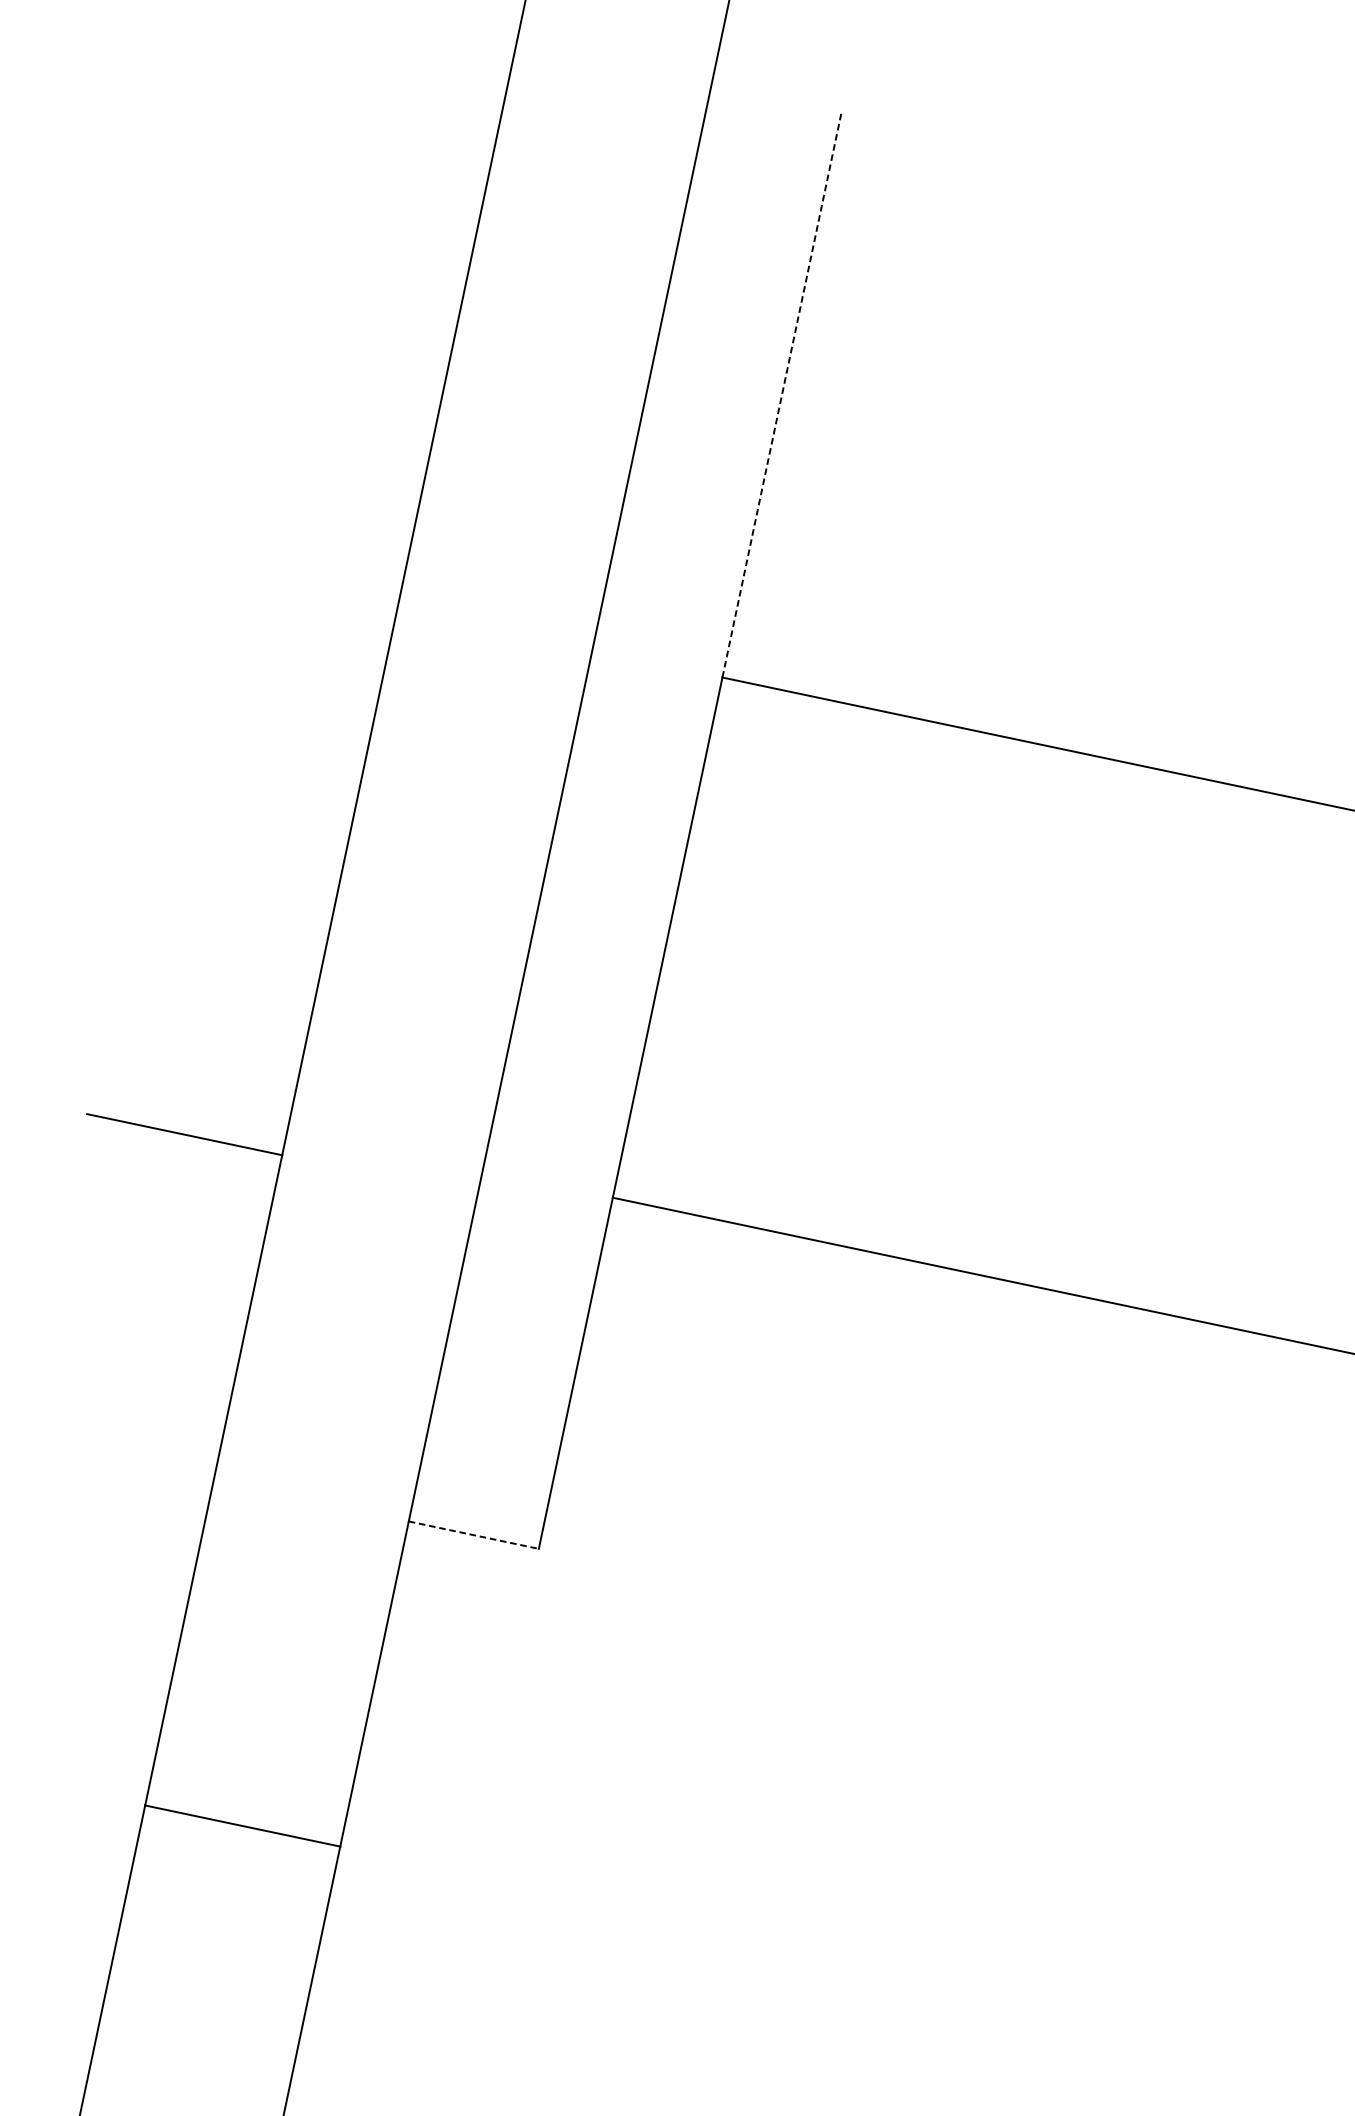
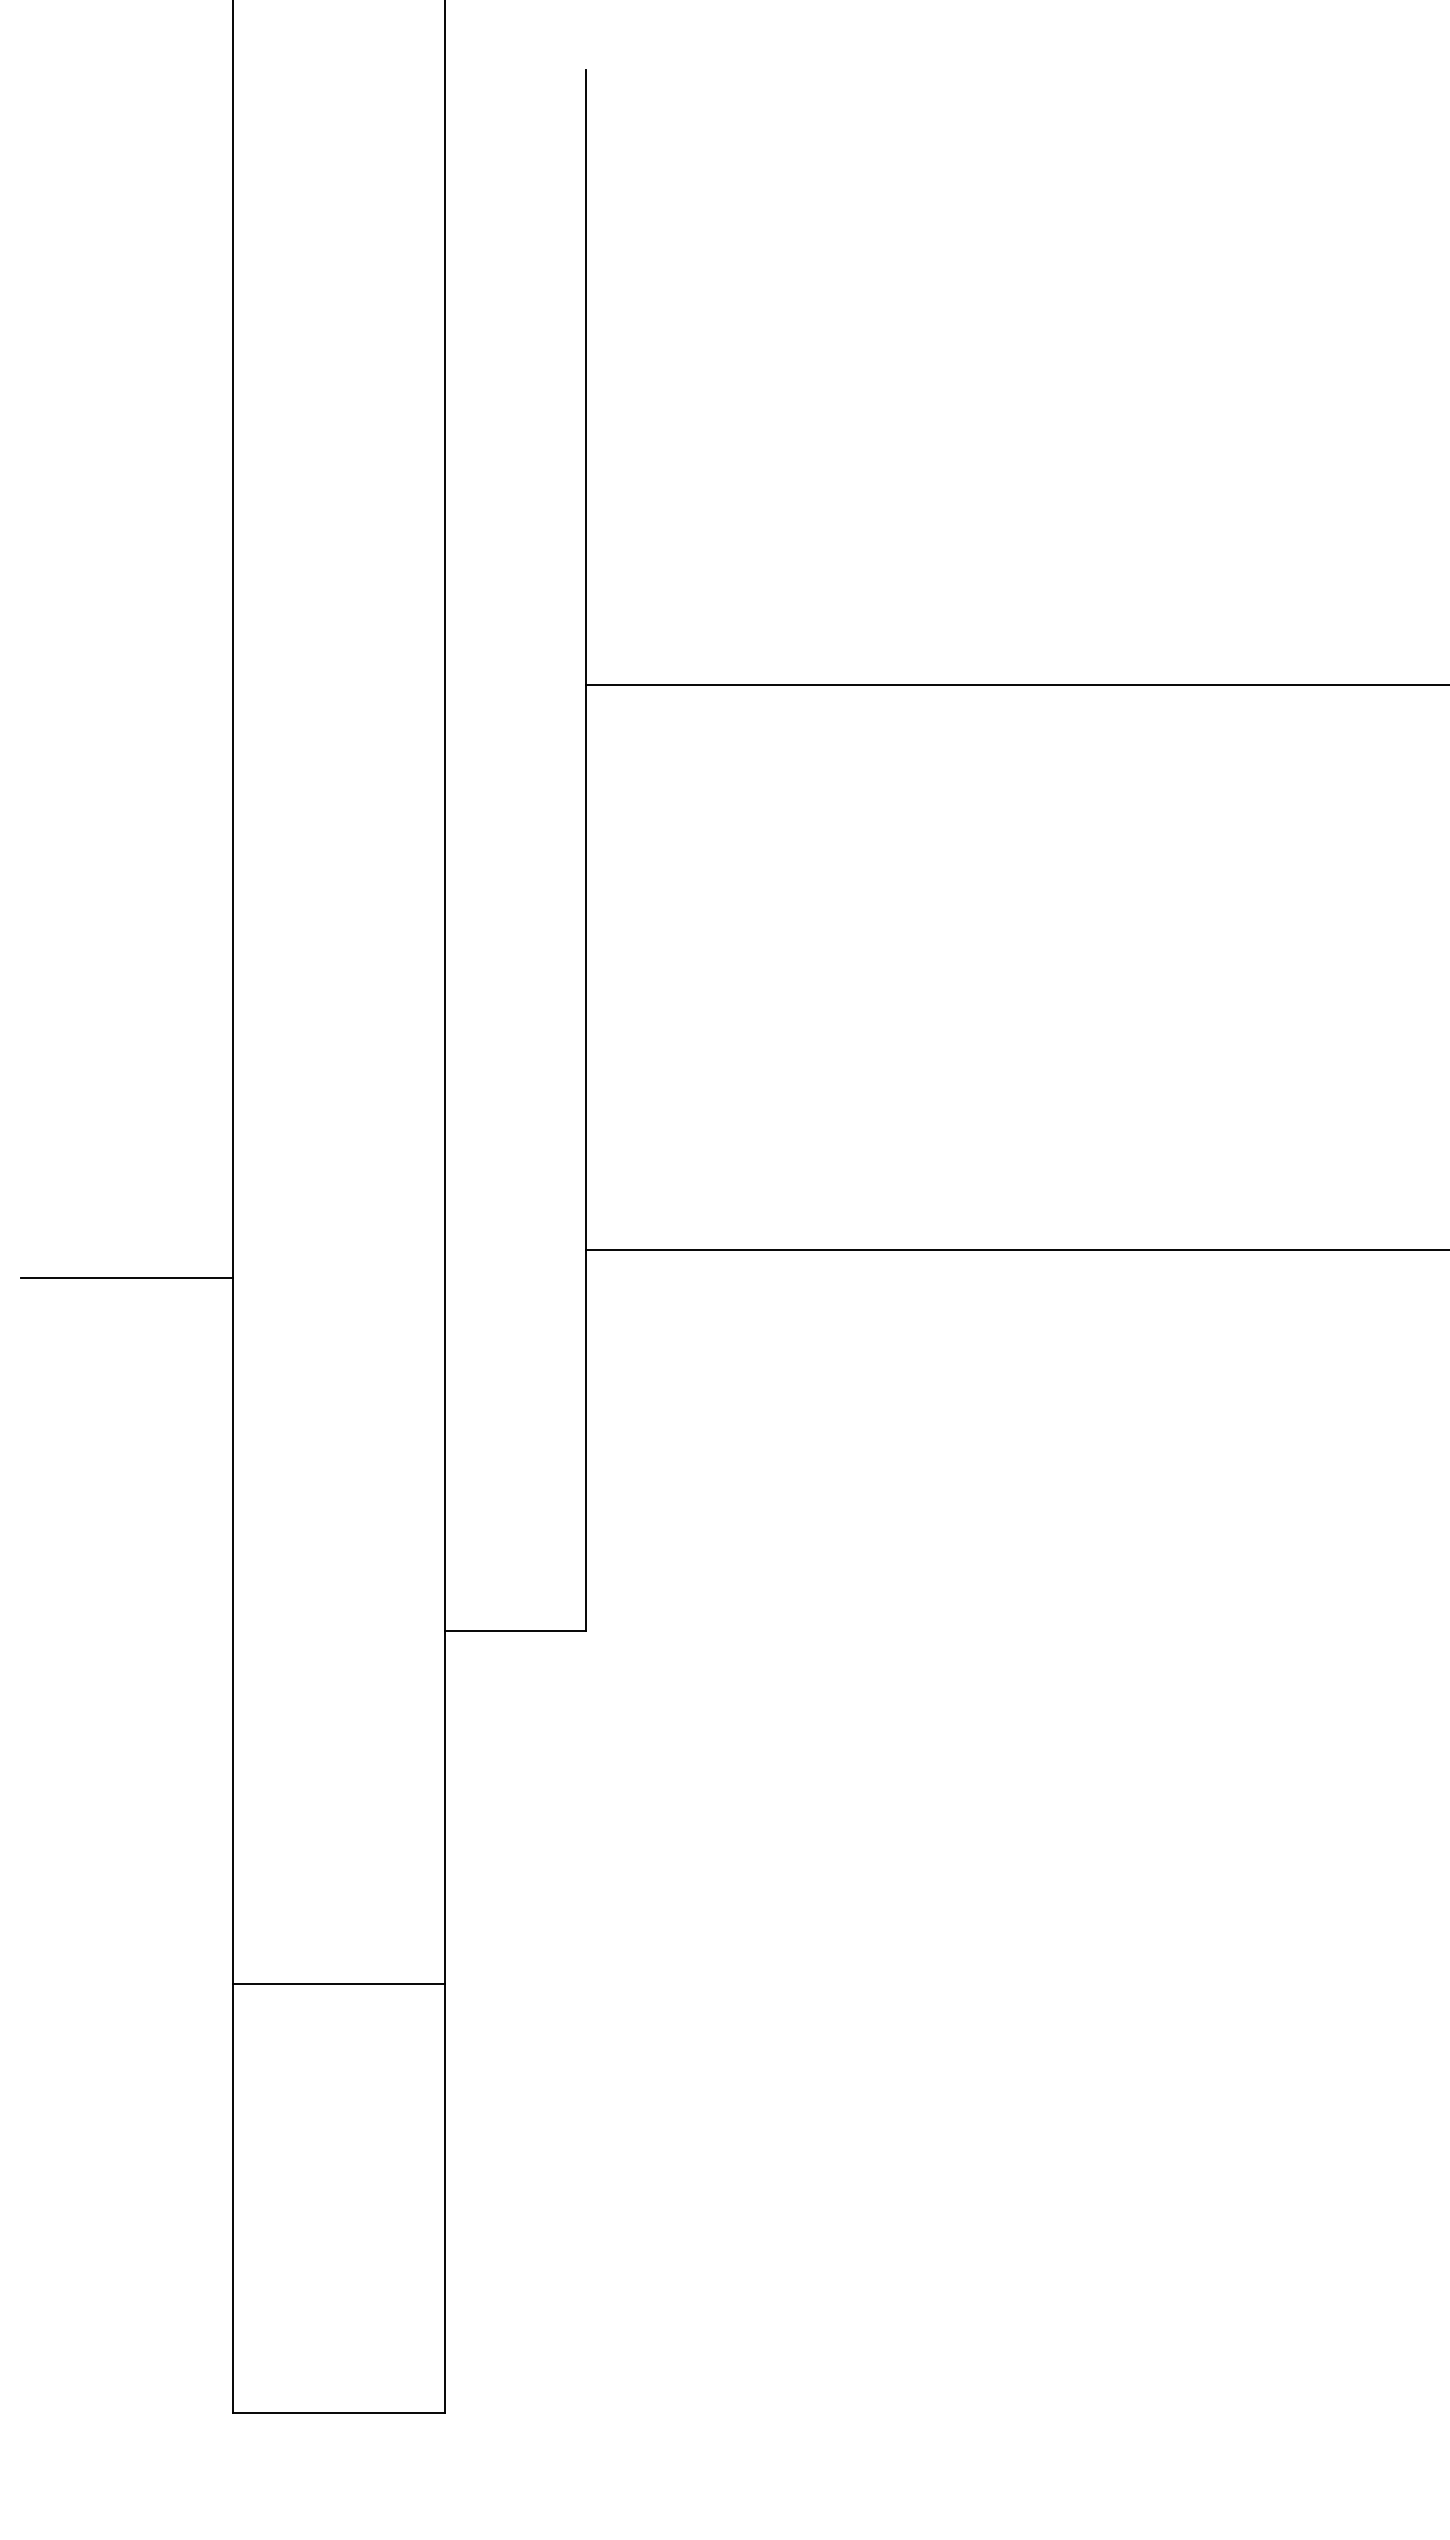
line: (782, 394) -> (586, 377), dashed -> solid
line: (473, 1535) -> (515, 1631), dashed -> solid

